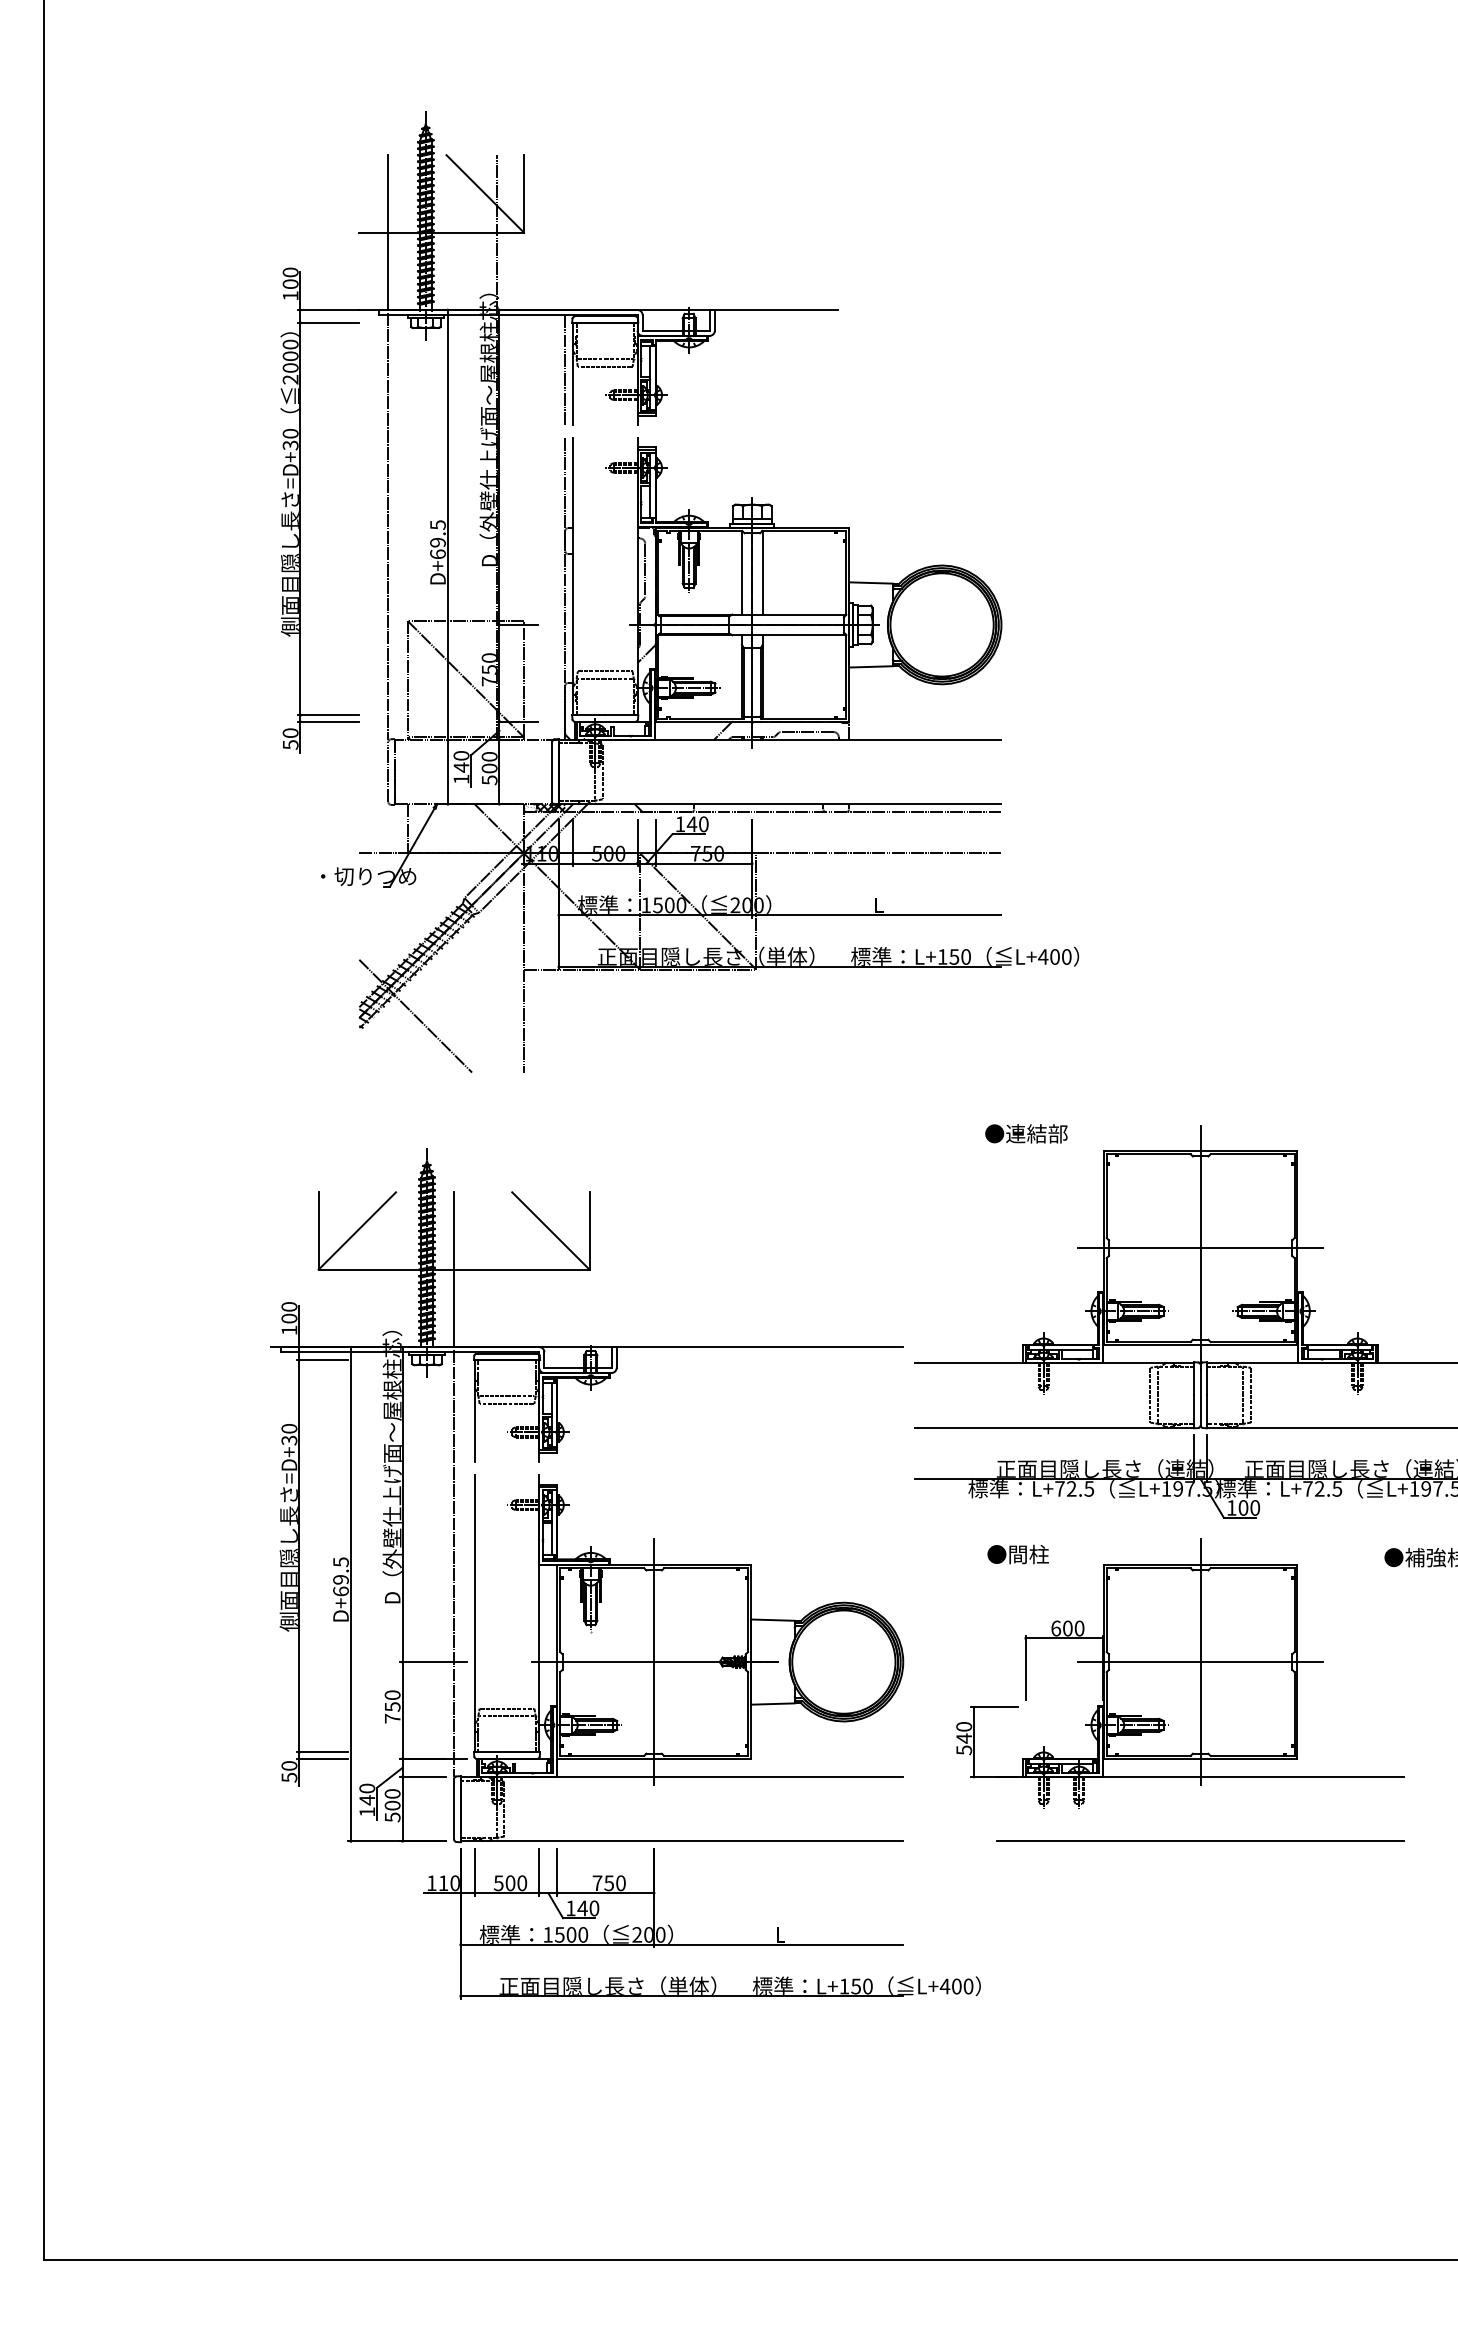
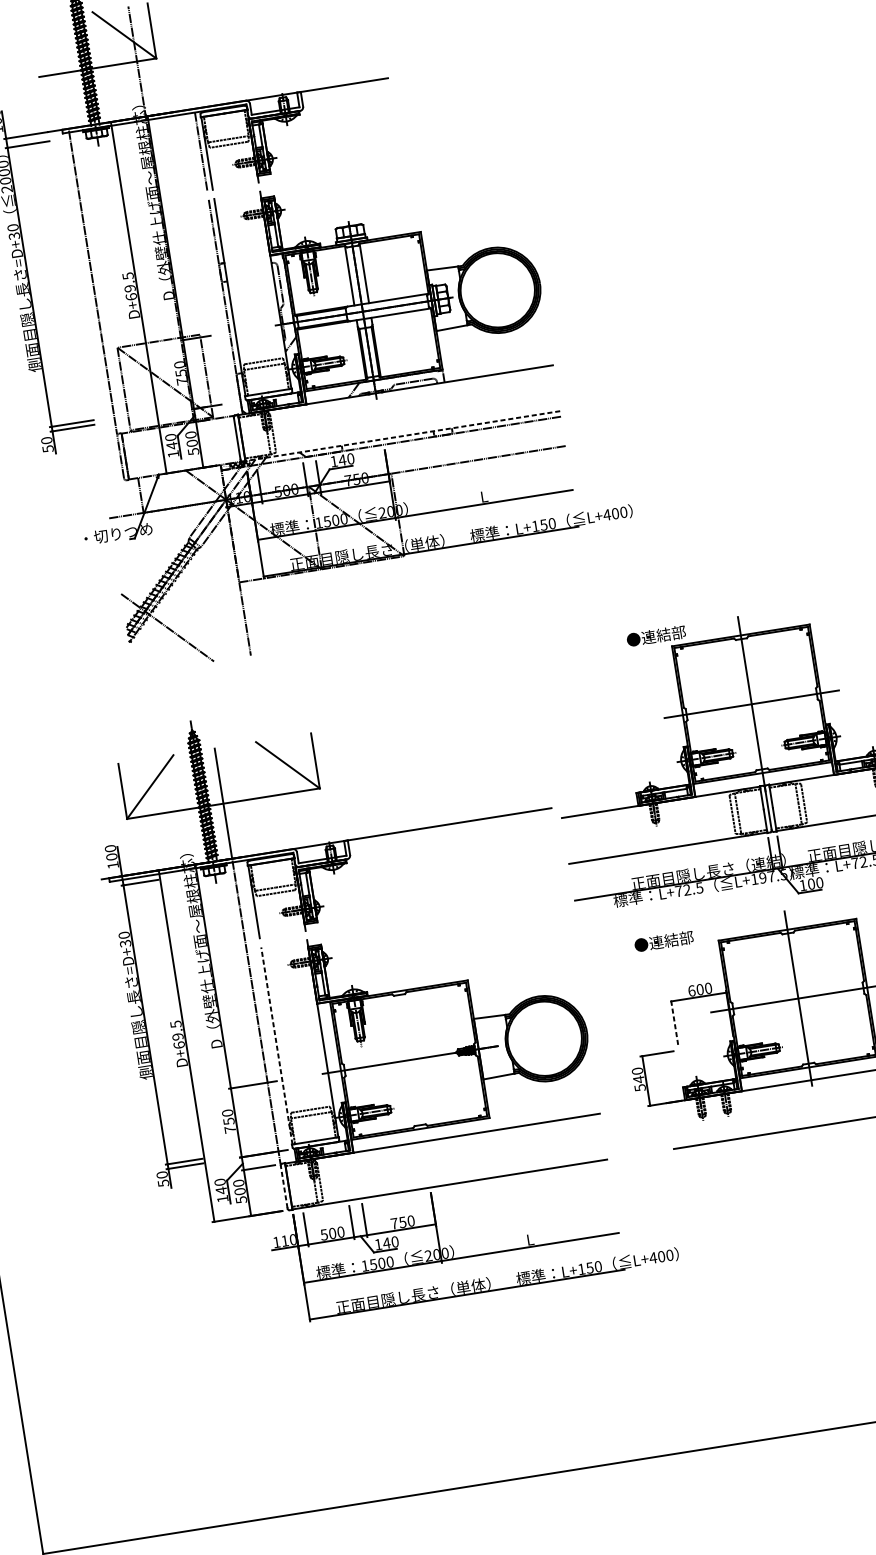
line: (388, 232) -> (60, 73), removed
line: (779, 804) -> (402, 436), solid -> dashed
text: (1026, 1133) -> (656, 635), moved
text: (1038, 1554) -> (670, 940), ●間柱 -> ●連結部
line: (474, 1613) -> (276, 1045), solid -> dashed
line: (654, 1661) -> (410, 1059), removed
line: (1025, 1667) -> (674, 1022), solid -> dashed
line: (454, 1808) -> (284, 1186), solid -> dashed

